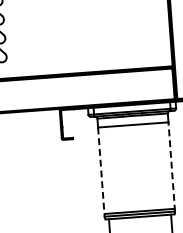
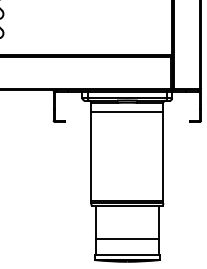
line: (171, 166) -> (163, 157), dashed -> solid
line: (101, 171) -> (91, 157), dashed -> solid

